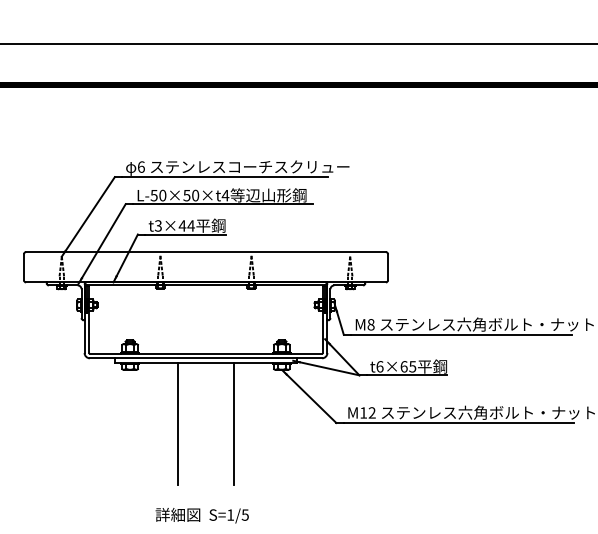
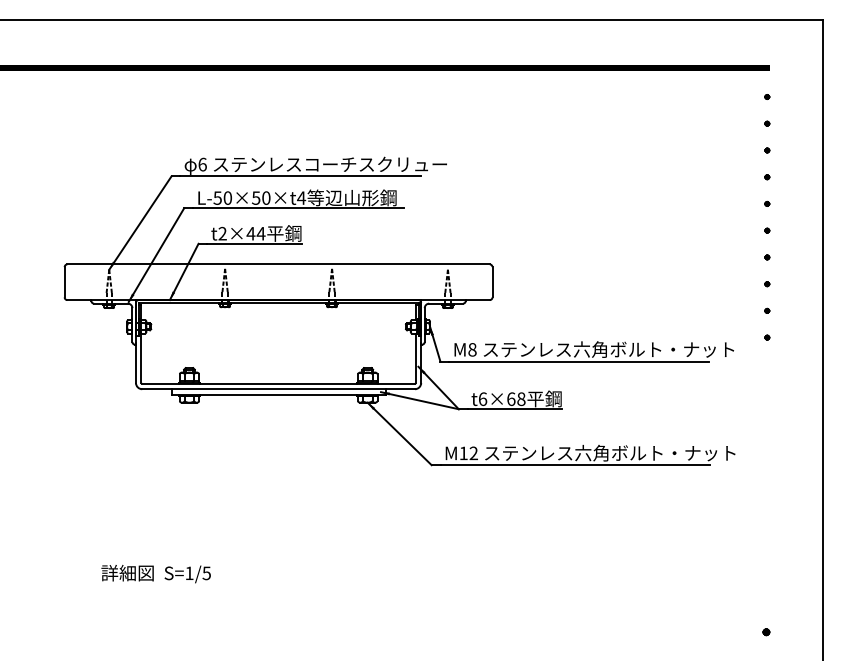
text: (158, 225) -> (222, 233), t3×44 -> t2×44
text: (412, 366) -> (521, 398), t6×65 -> t6×68
line: (177, 424) -> (245, 466), removed
line: (234, 424) -> (312, 466), removed
text: (201, 516) -> (155, 574), moved

